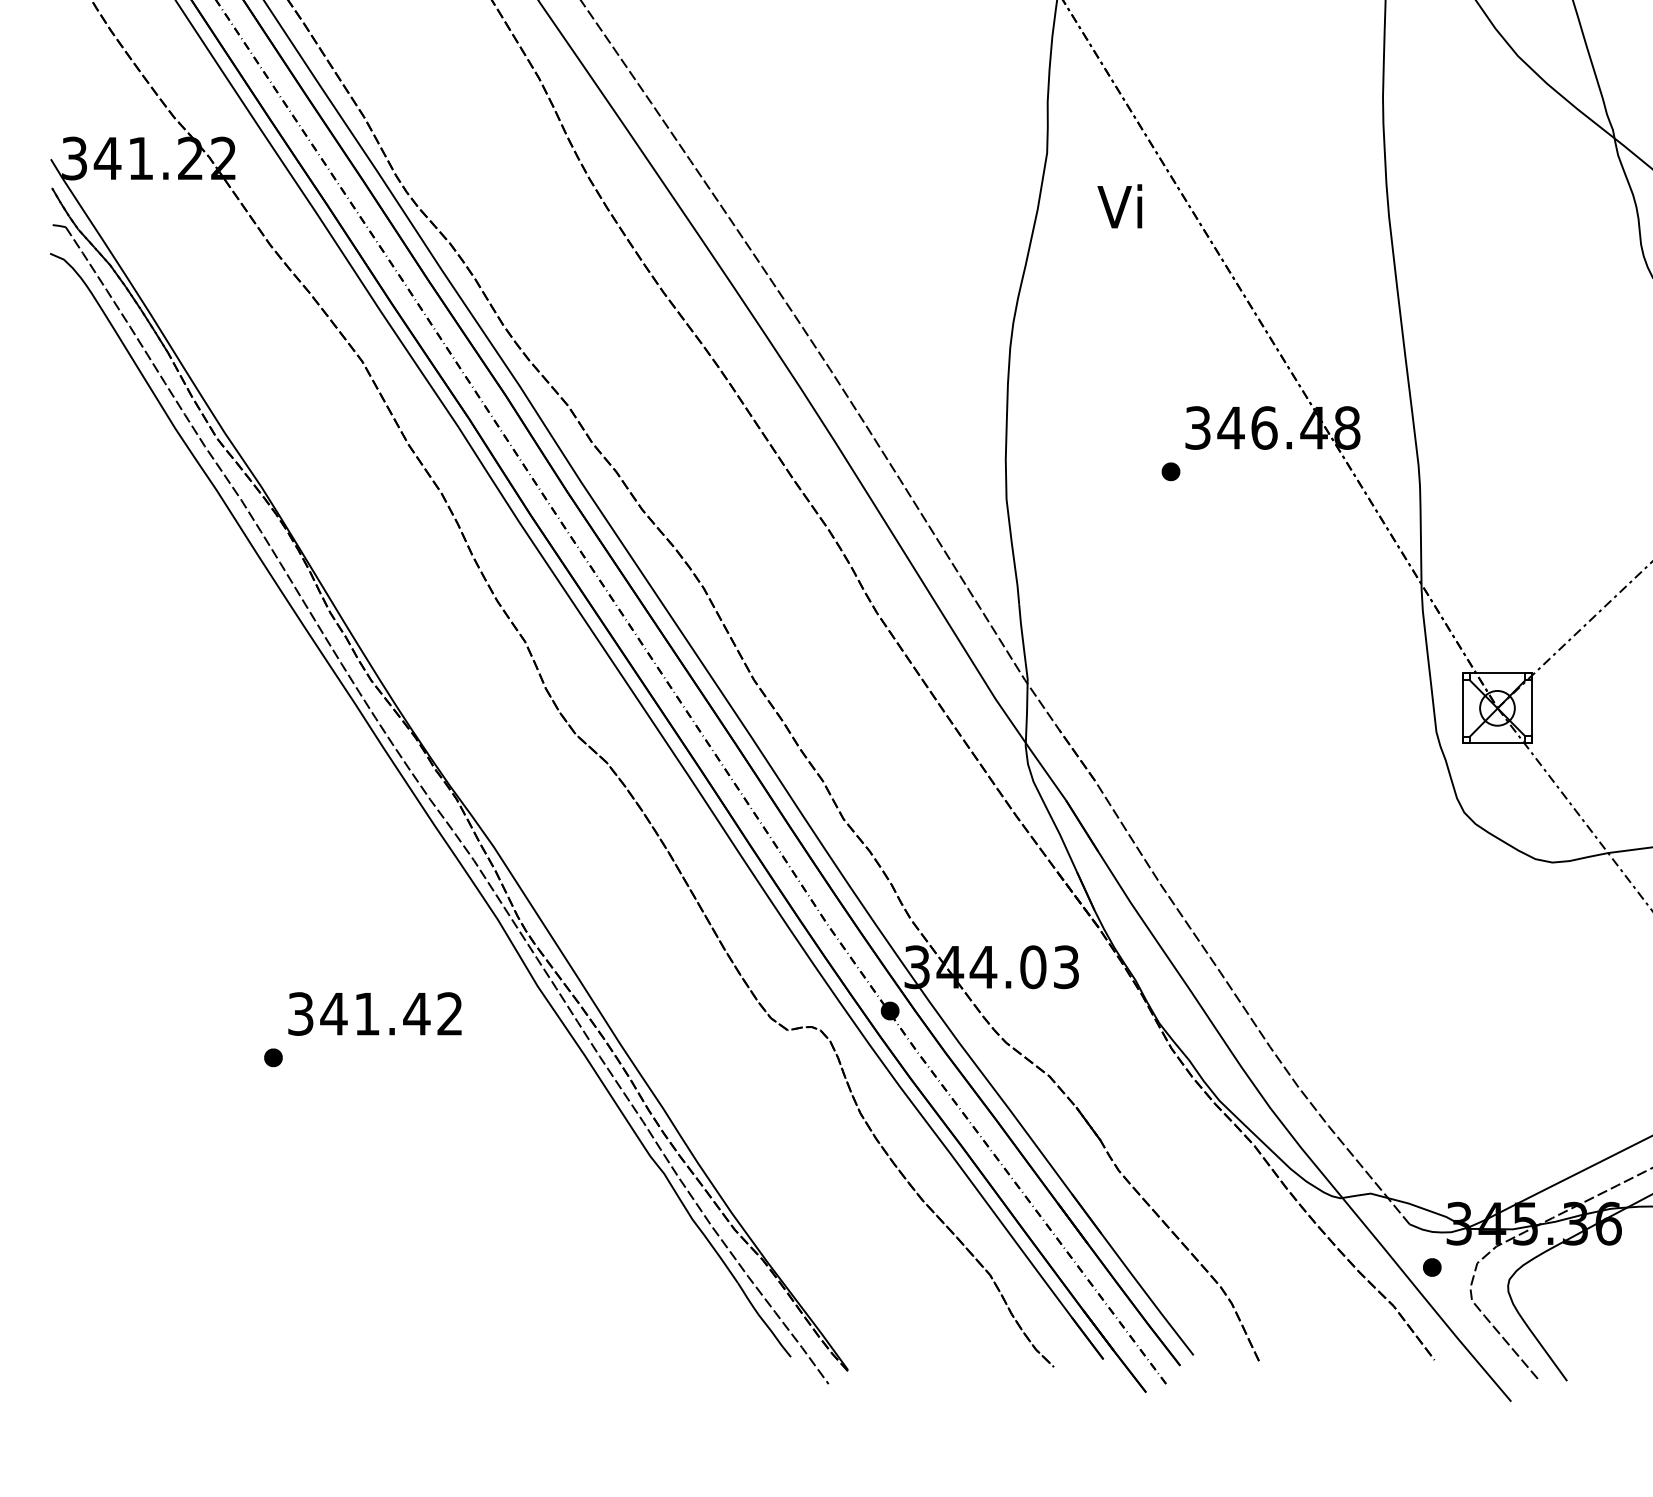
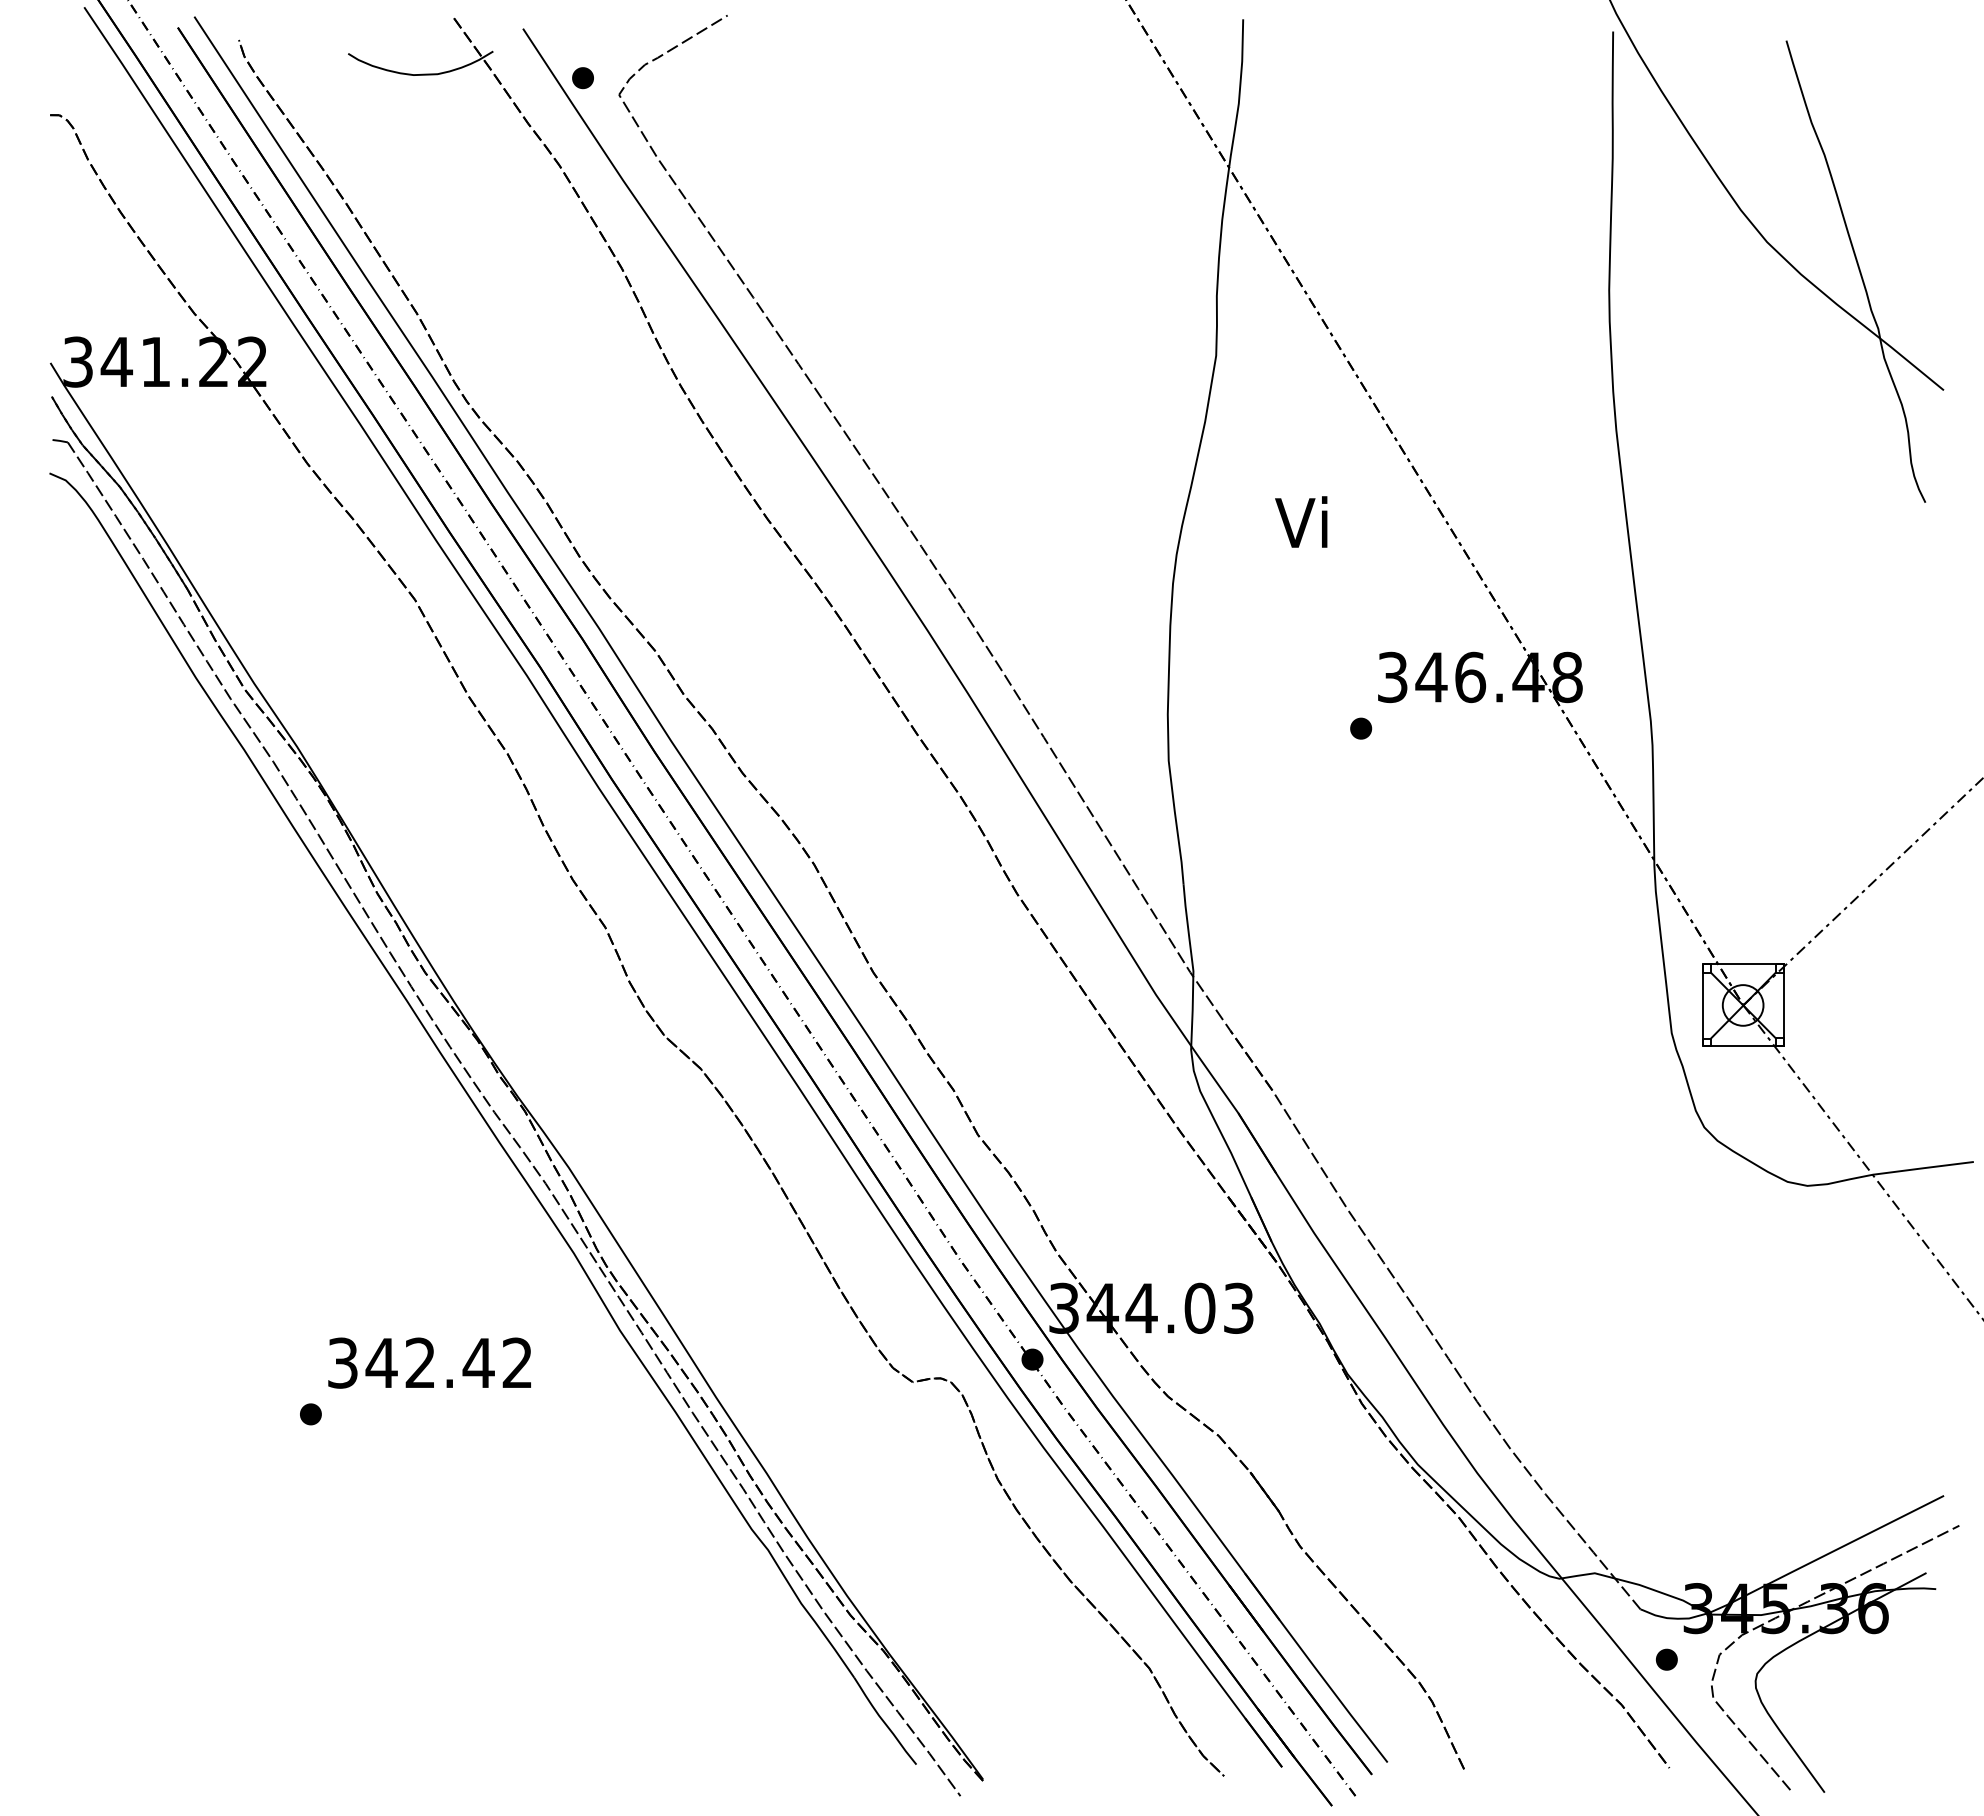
text: (1120, 205) -> (1301, 521), moved
text: (366, 1013) -> (419, 1362), 341.42 -> 342.42

